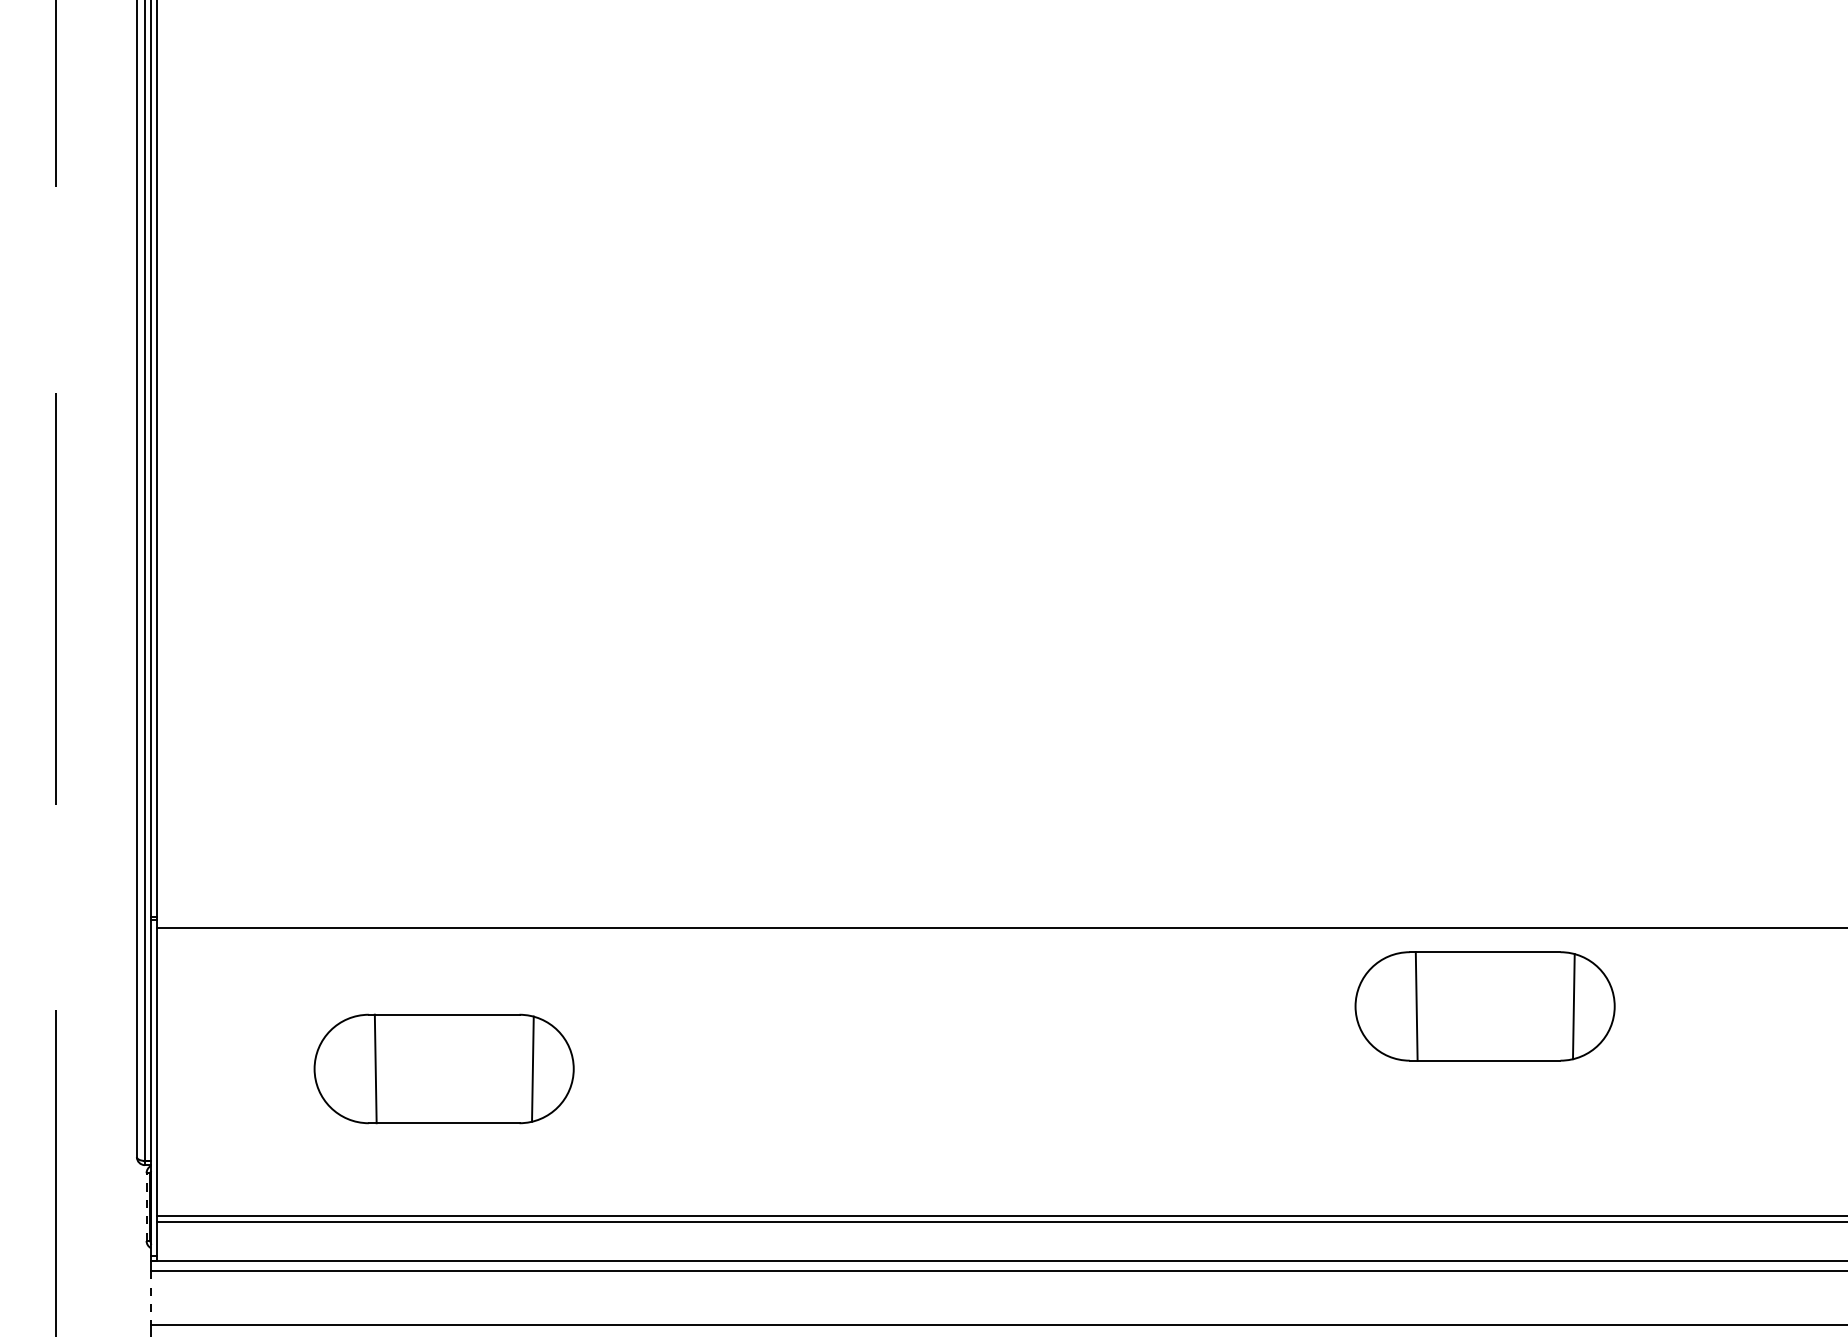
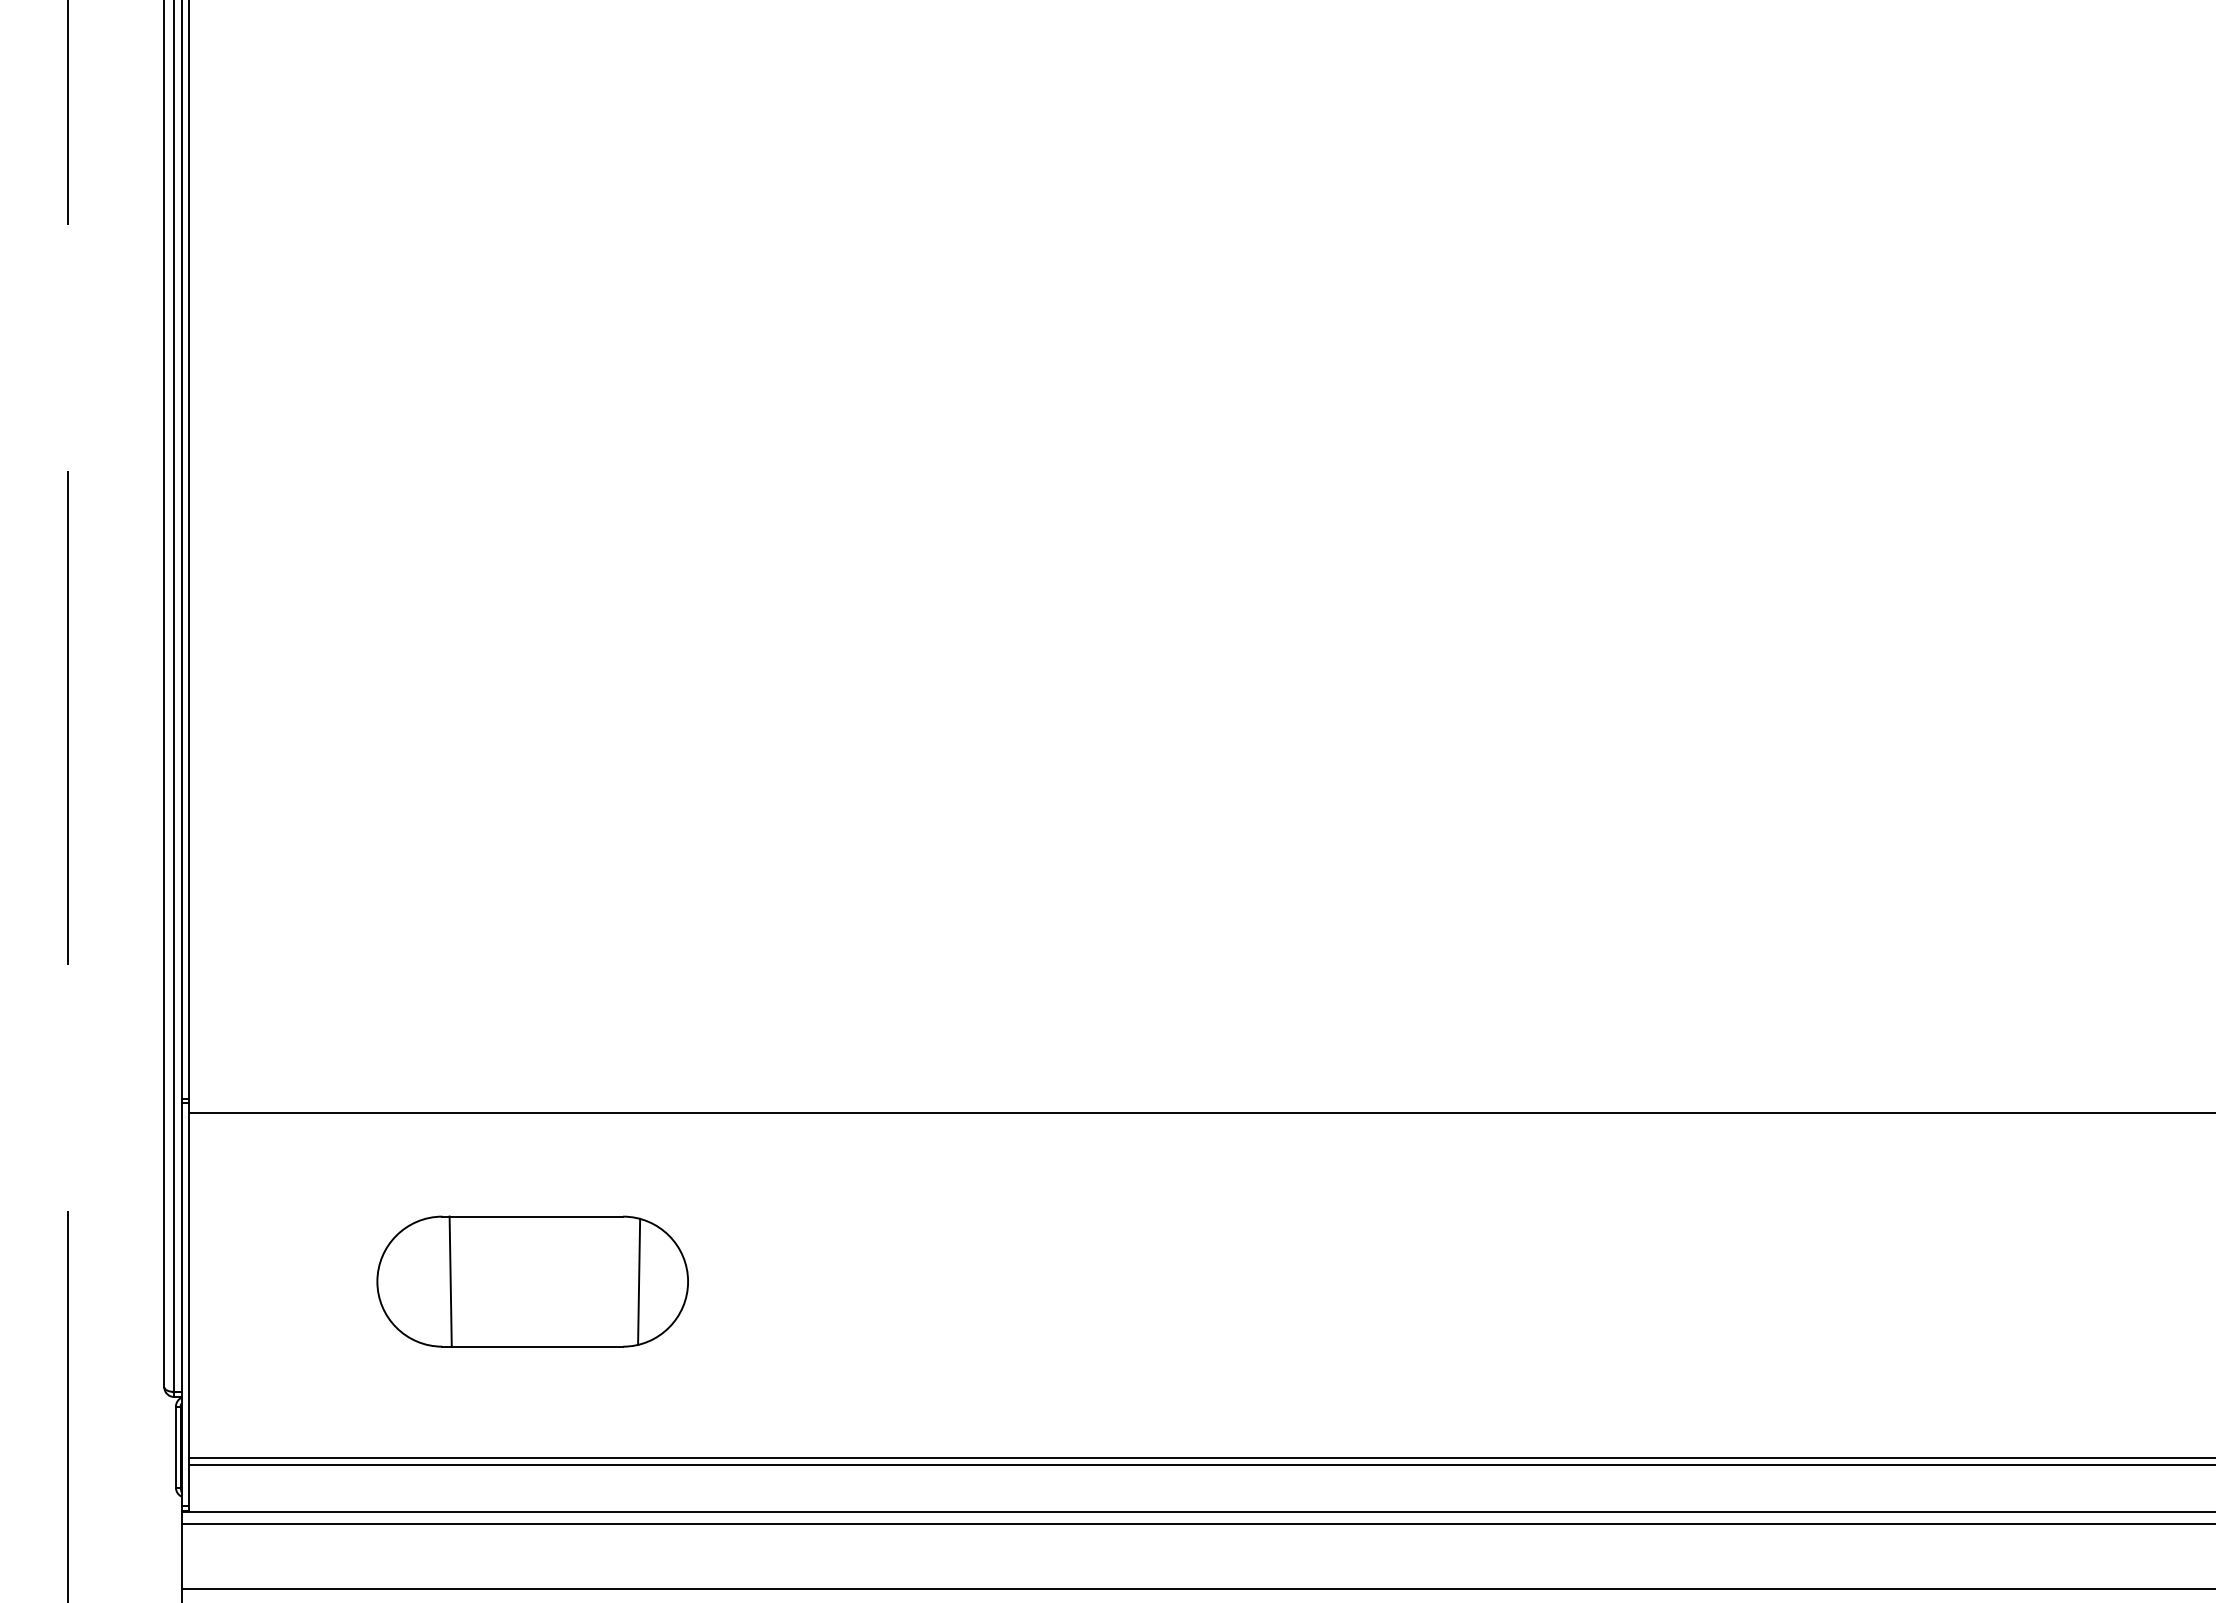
part: (1484, 1006) -> (1780, 1206), removed
line: (146, 1207) -> (175, 1447), dashed -> solid
line: (151, 1298) -> (181, 1556), dashed -> solid

